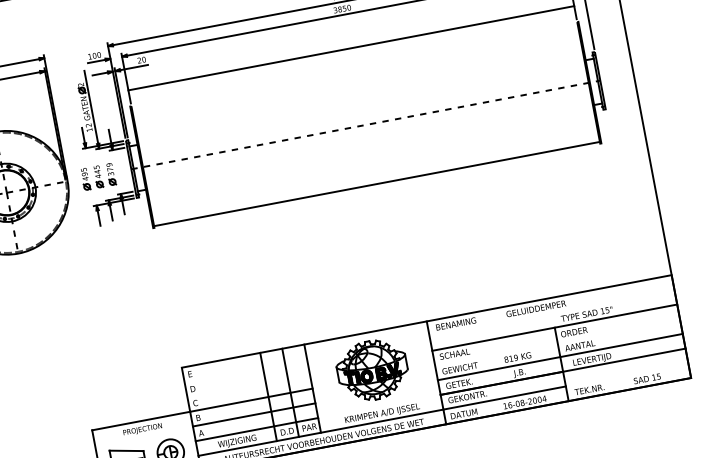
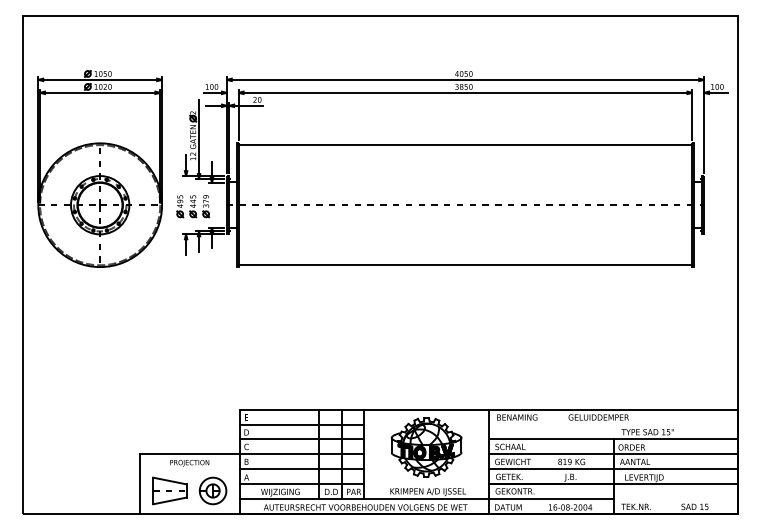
line: (351, 48) -> (465, 145), moved
line: (557, 342) -> (613, 454), added
line: (245, 370) -> (301, 424), added
line: (248, 385) -> (301, 439), added

